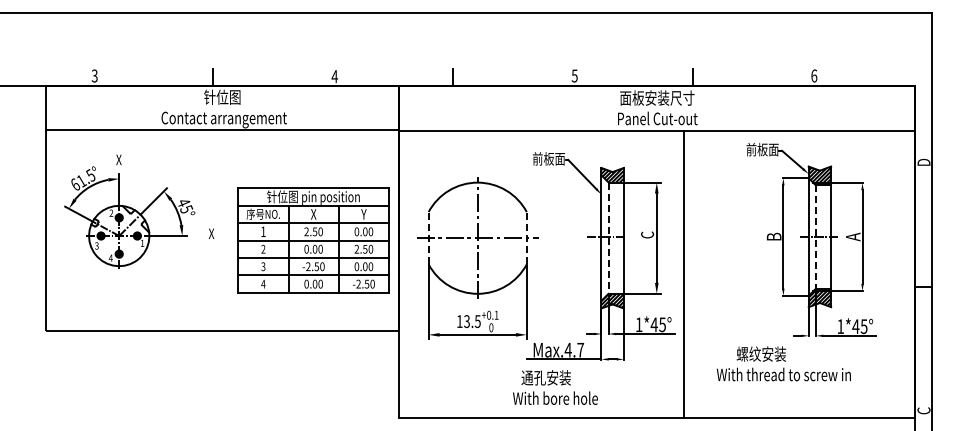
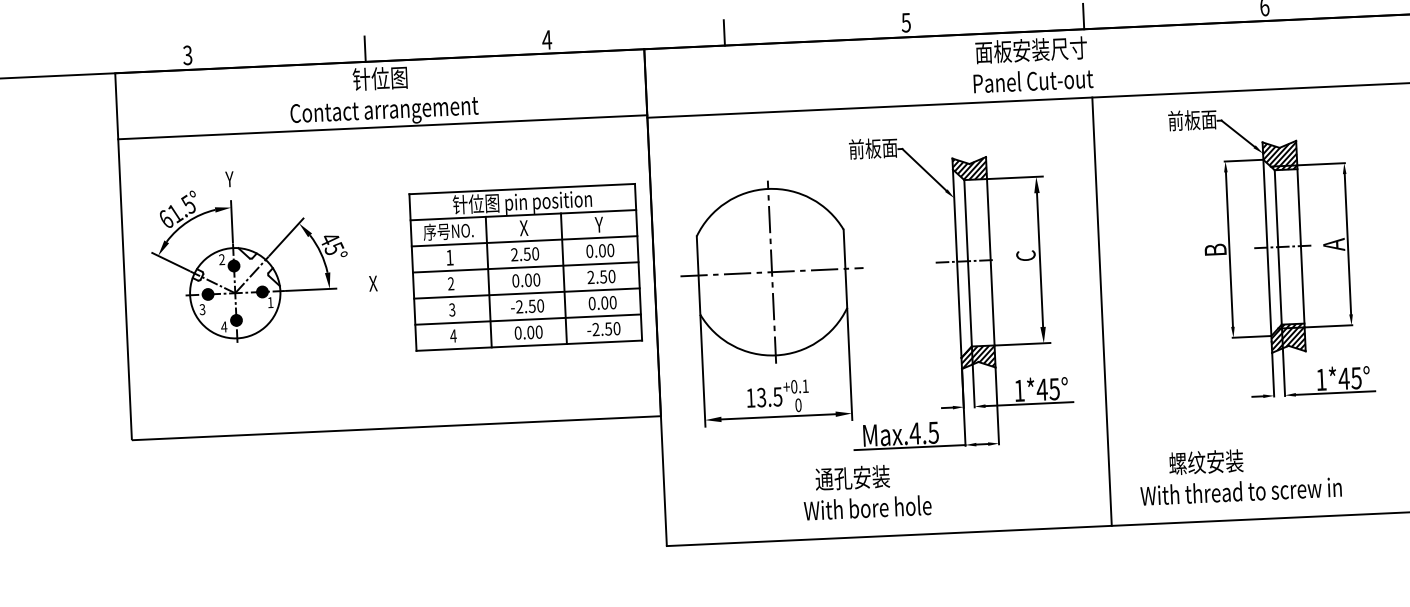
text: (118, 160) -> (229, 180), X -> Y
line: (428, 237) -> (698, 274), dashed -> solid
line: (526, 237) -> (844, 267), dashed -> solid
line: (815, 237) -> (1277, 248), dashed -> solid
line: (608, 238) -> (967, 263), dashed -> solid
part: (313, 240) -> (525, 267), moved
line: (683, 274) -> (1101, 311), moved
text: (580, 350) -> (933, 433), Max.4.7 -> Max.4.5
text: (783, 363) -> (1239, 474), moved
text: (555, 387) -> (867, 491), moved

